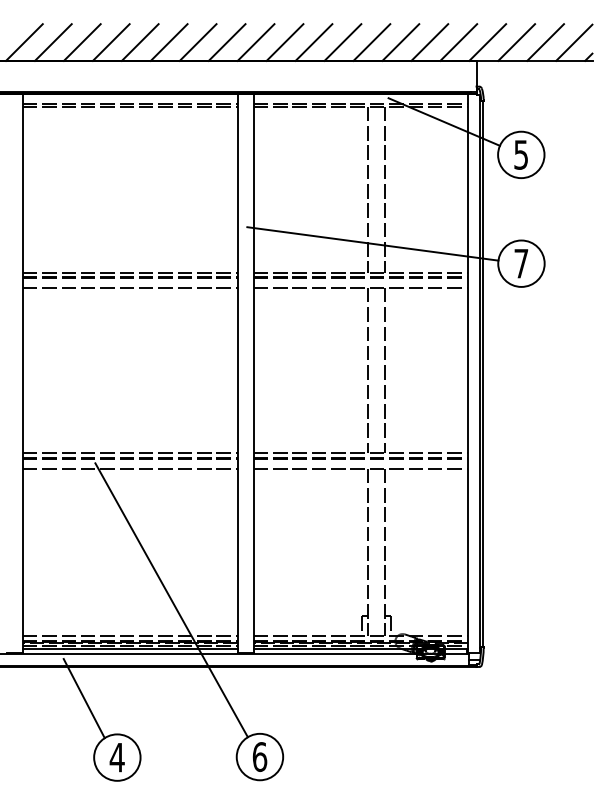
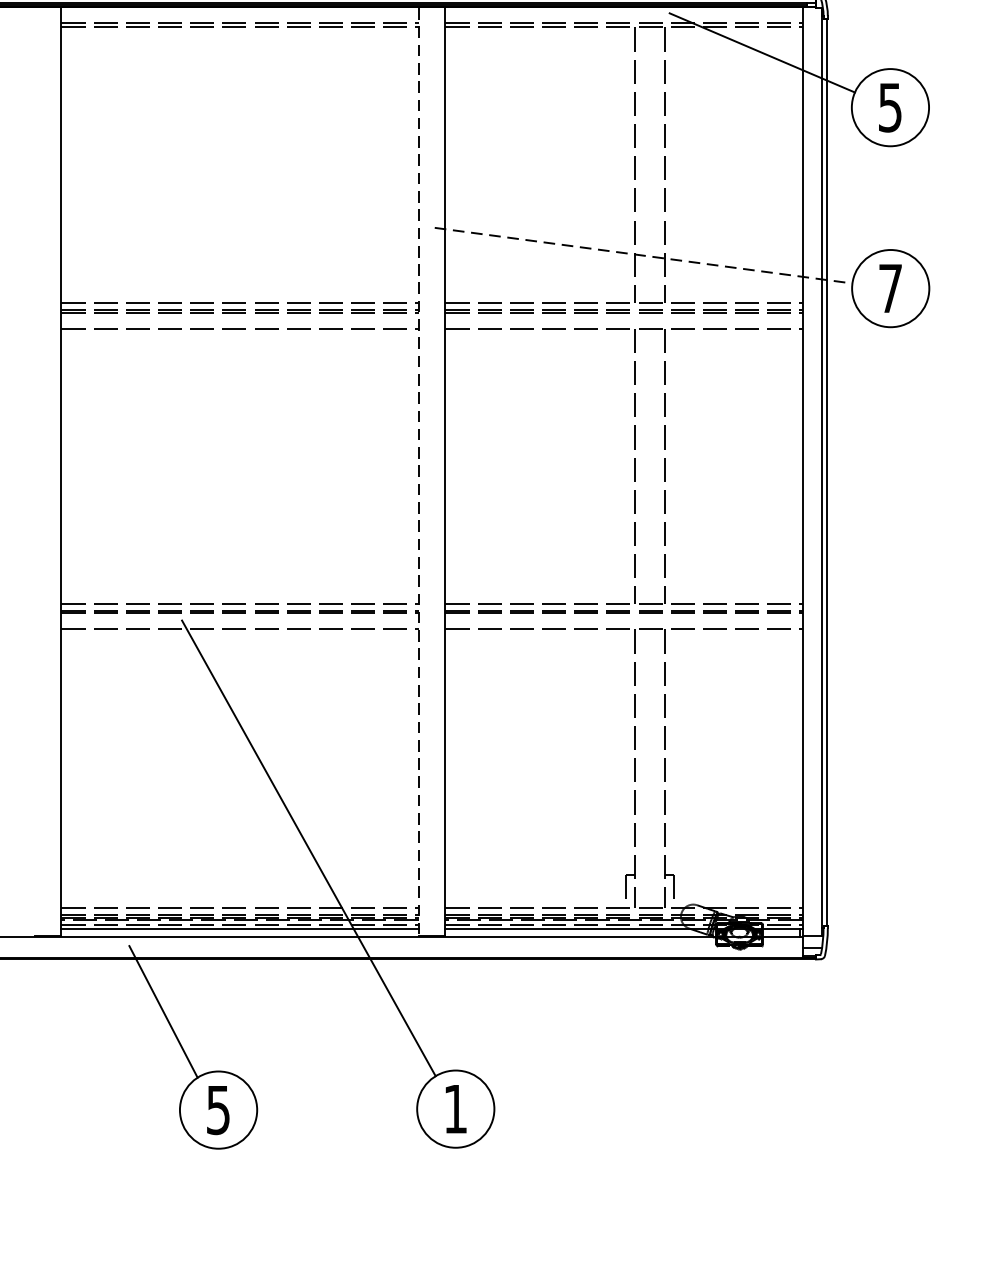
line: (372, 243) -> (642, 254), solid -> dashed
line: (237, 374) -> (418, 472), solid -> dashed
text: (116, 757) -> (217, 1109), 4 -> 5
text: (259, 757) -> (455, 1109), 6 -> 1

